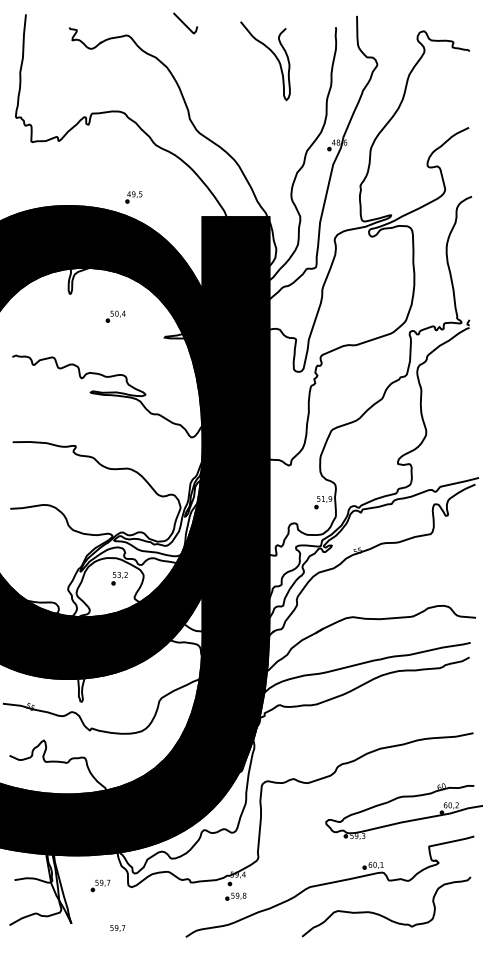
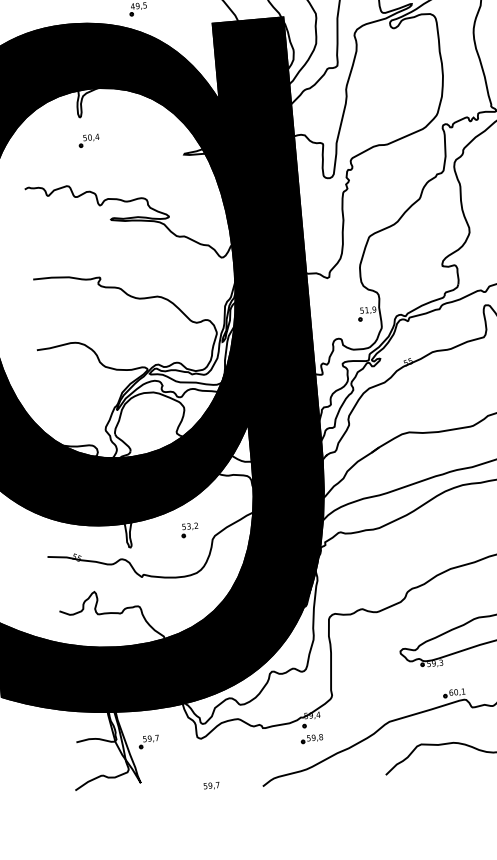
part: (115, 316) -> (88, 140), moved
part: (119, 578) -> (189, 530), moved
part: (100, 885) -> (148, 741), moved
text: (117, 928) -> (211, 786), moved

